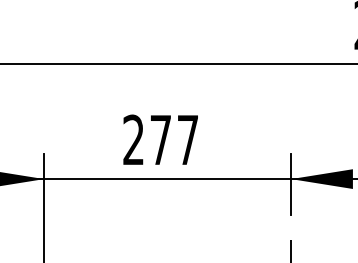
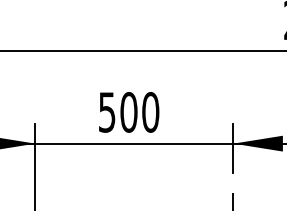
text: (160, 139) -> (128, 111), 277 -> 500

